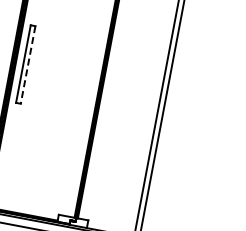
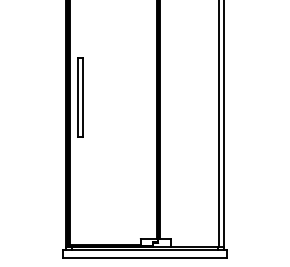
line: (27, 65) -> (82, 98), dashed -> solid

